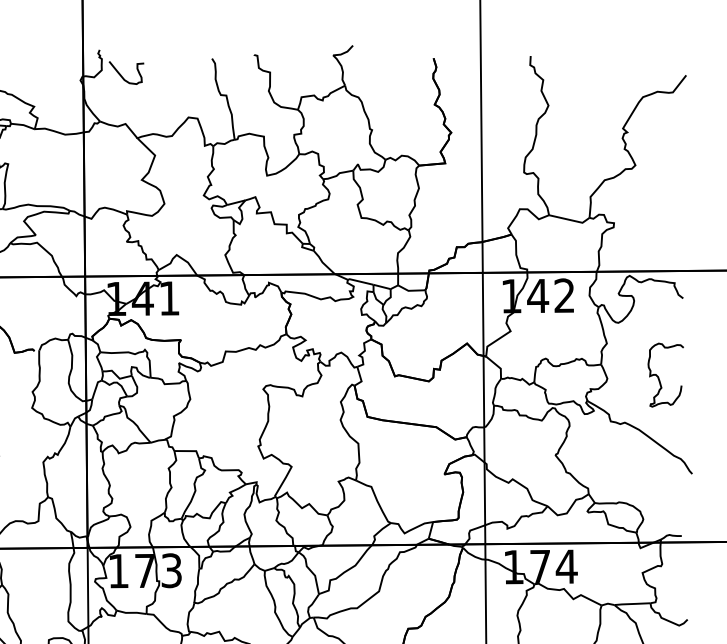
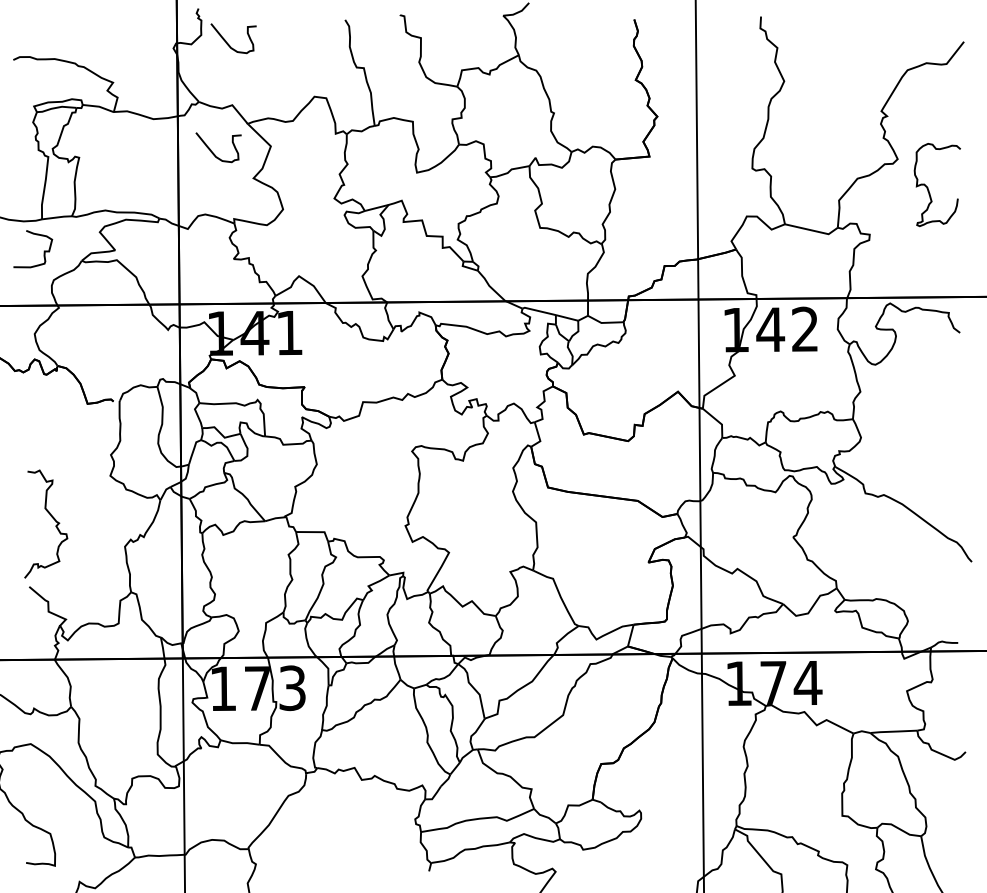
curve: (111, 160) -> (213, 152), added
curve: (659, 377) -> (928, 187), moved

